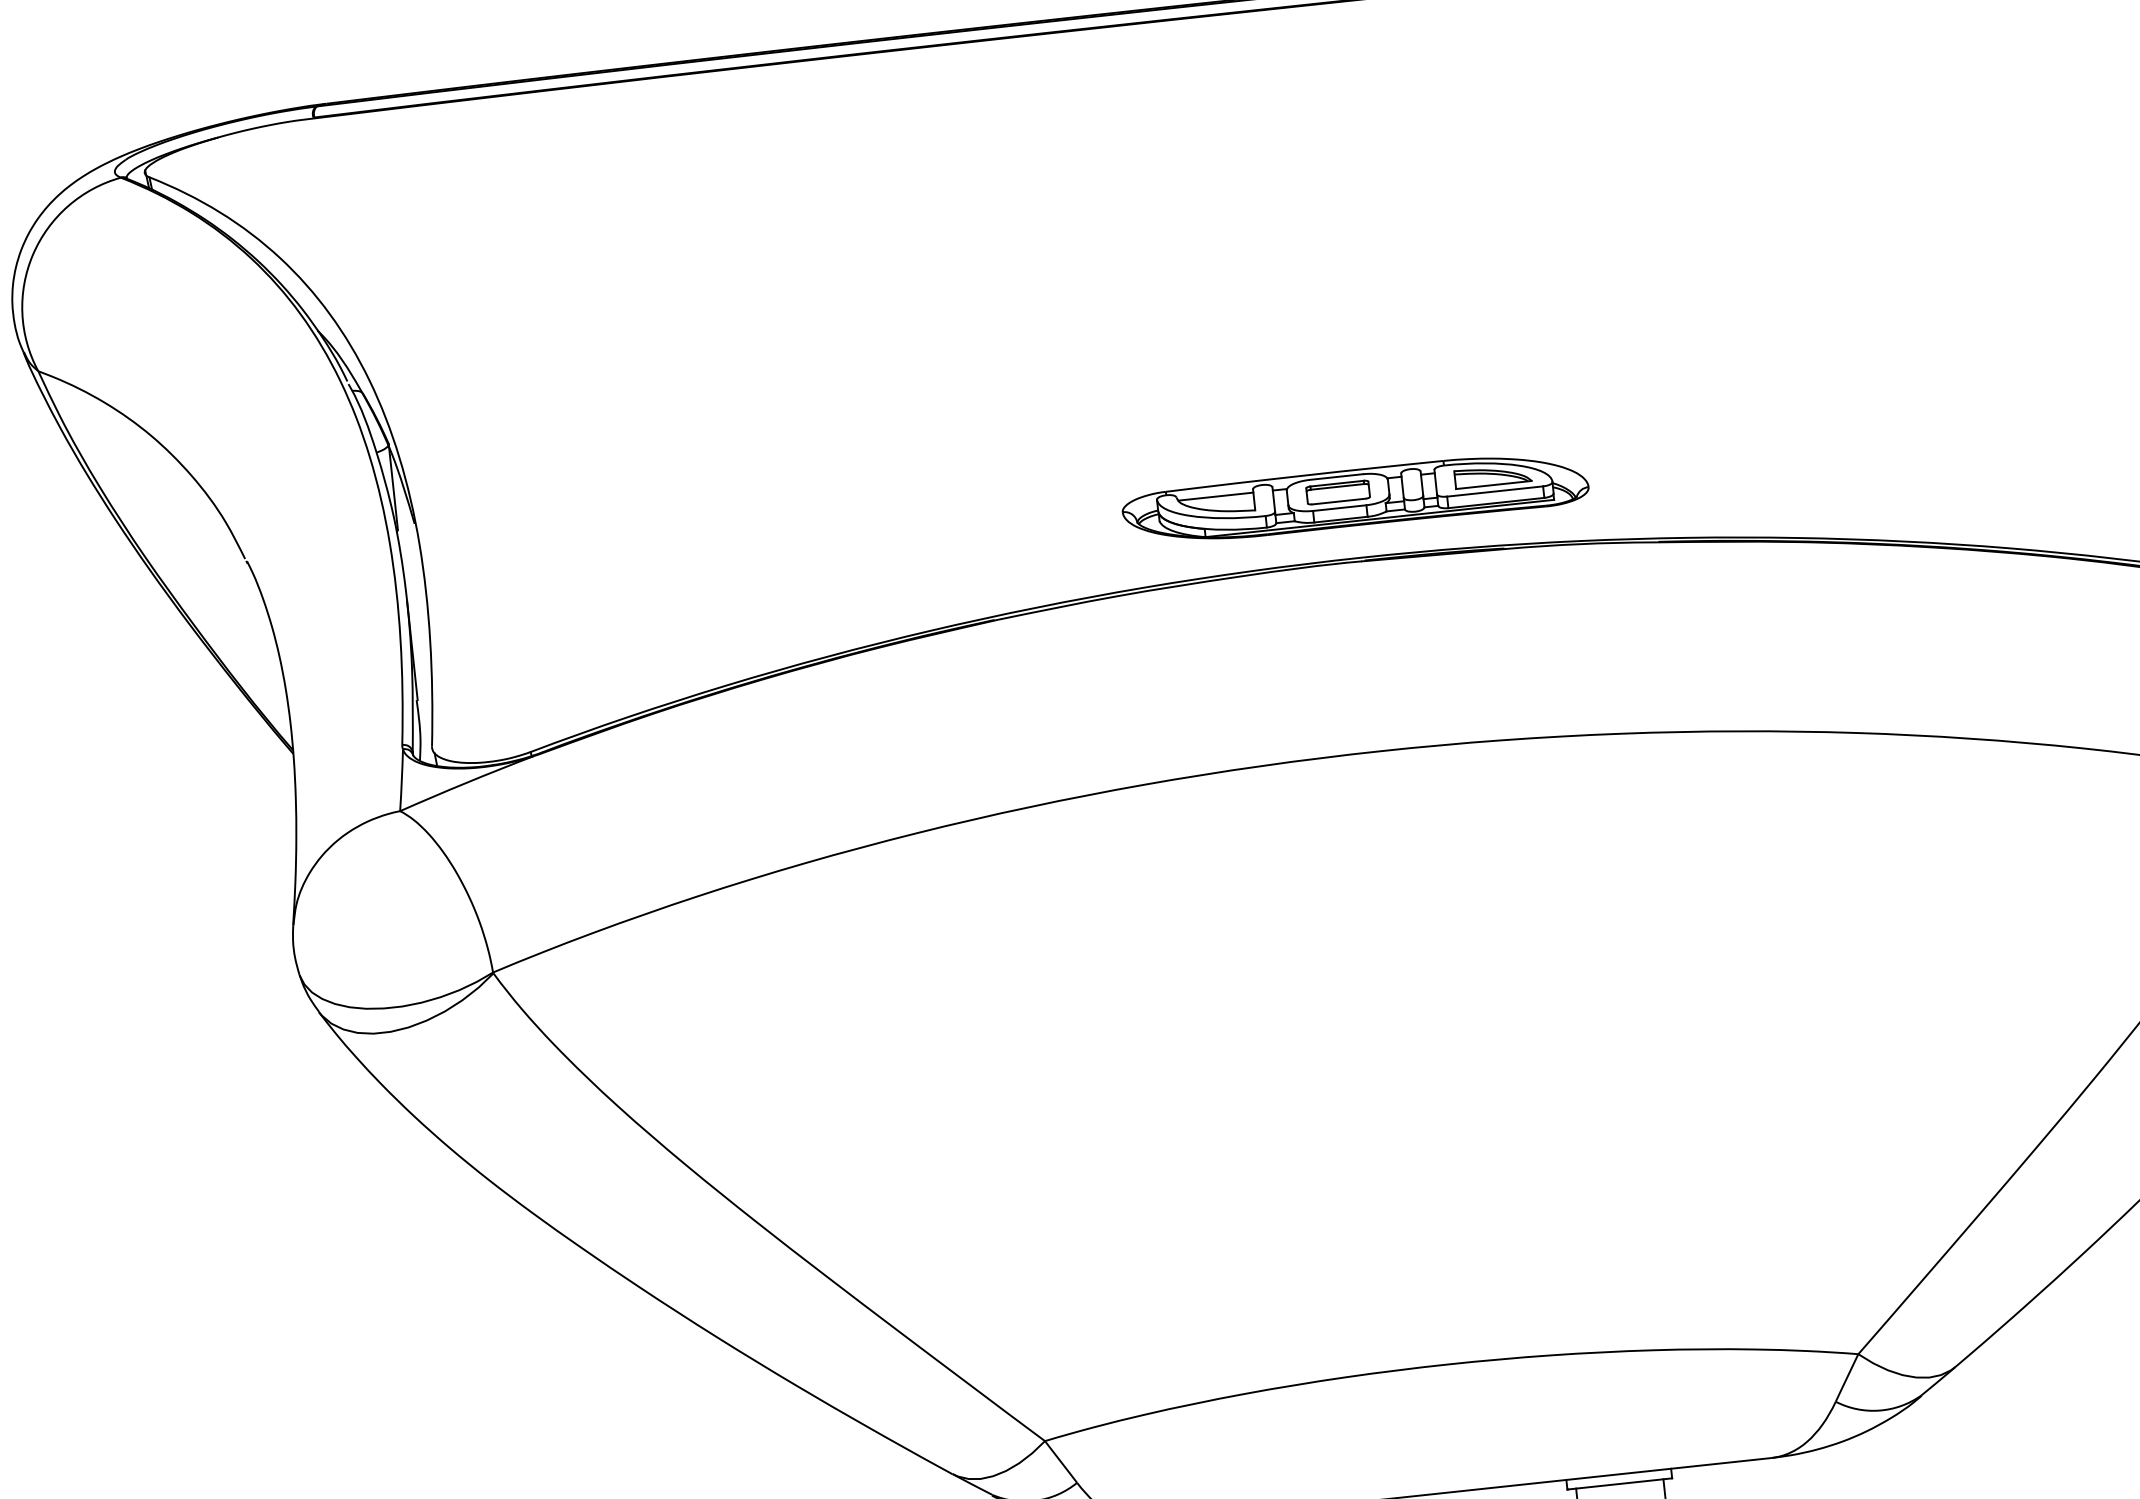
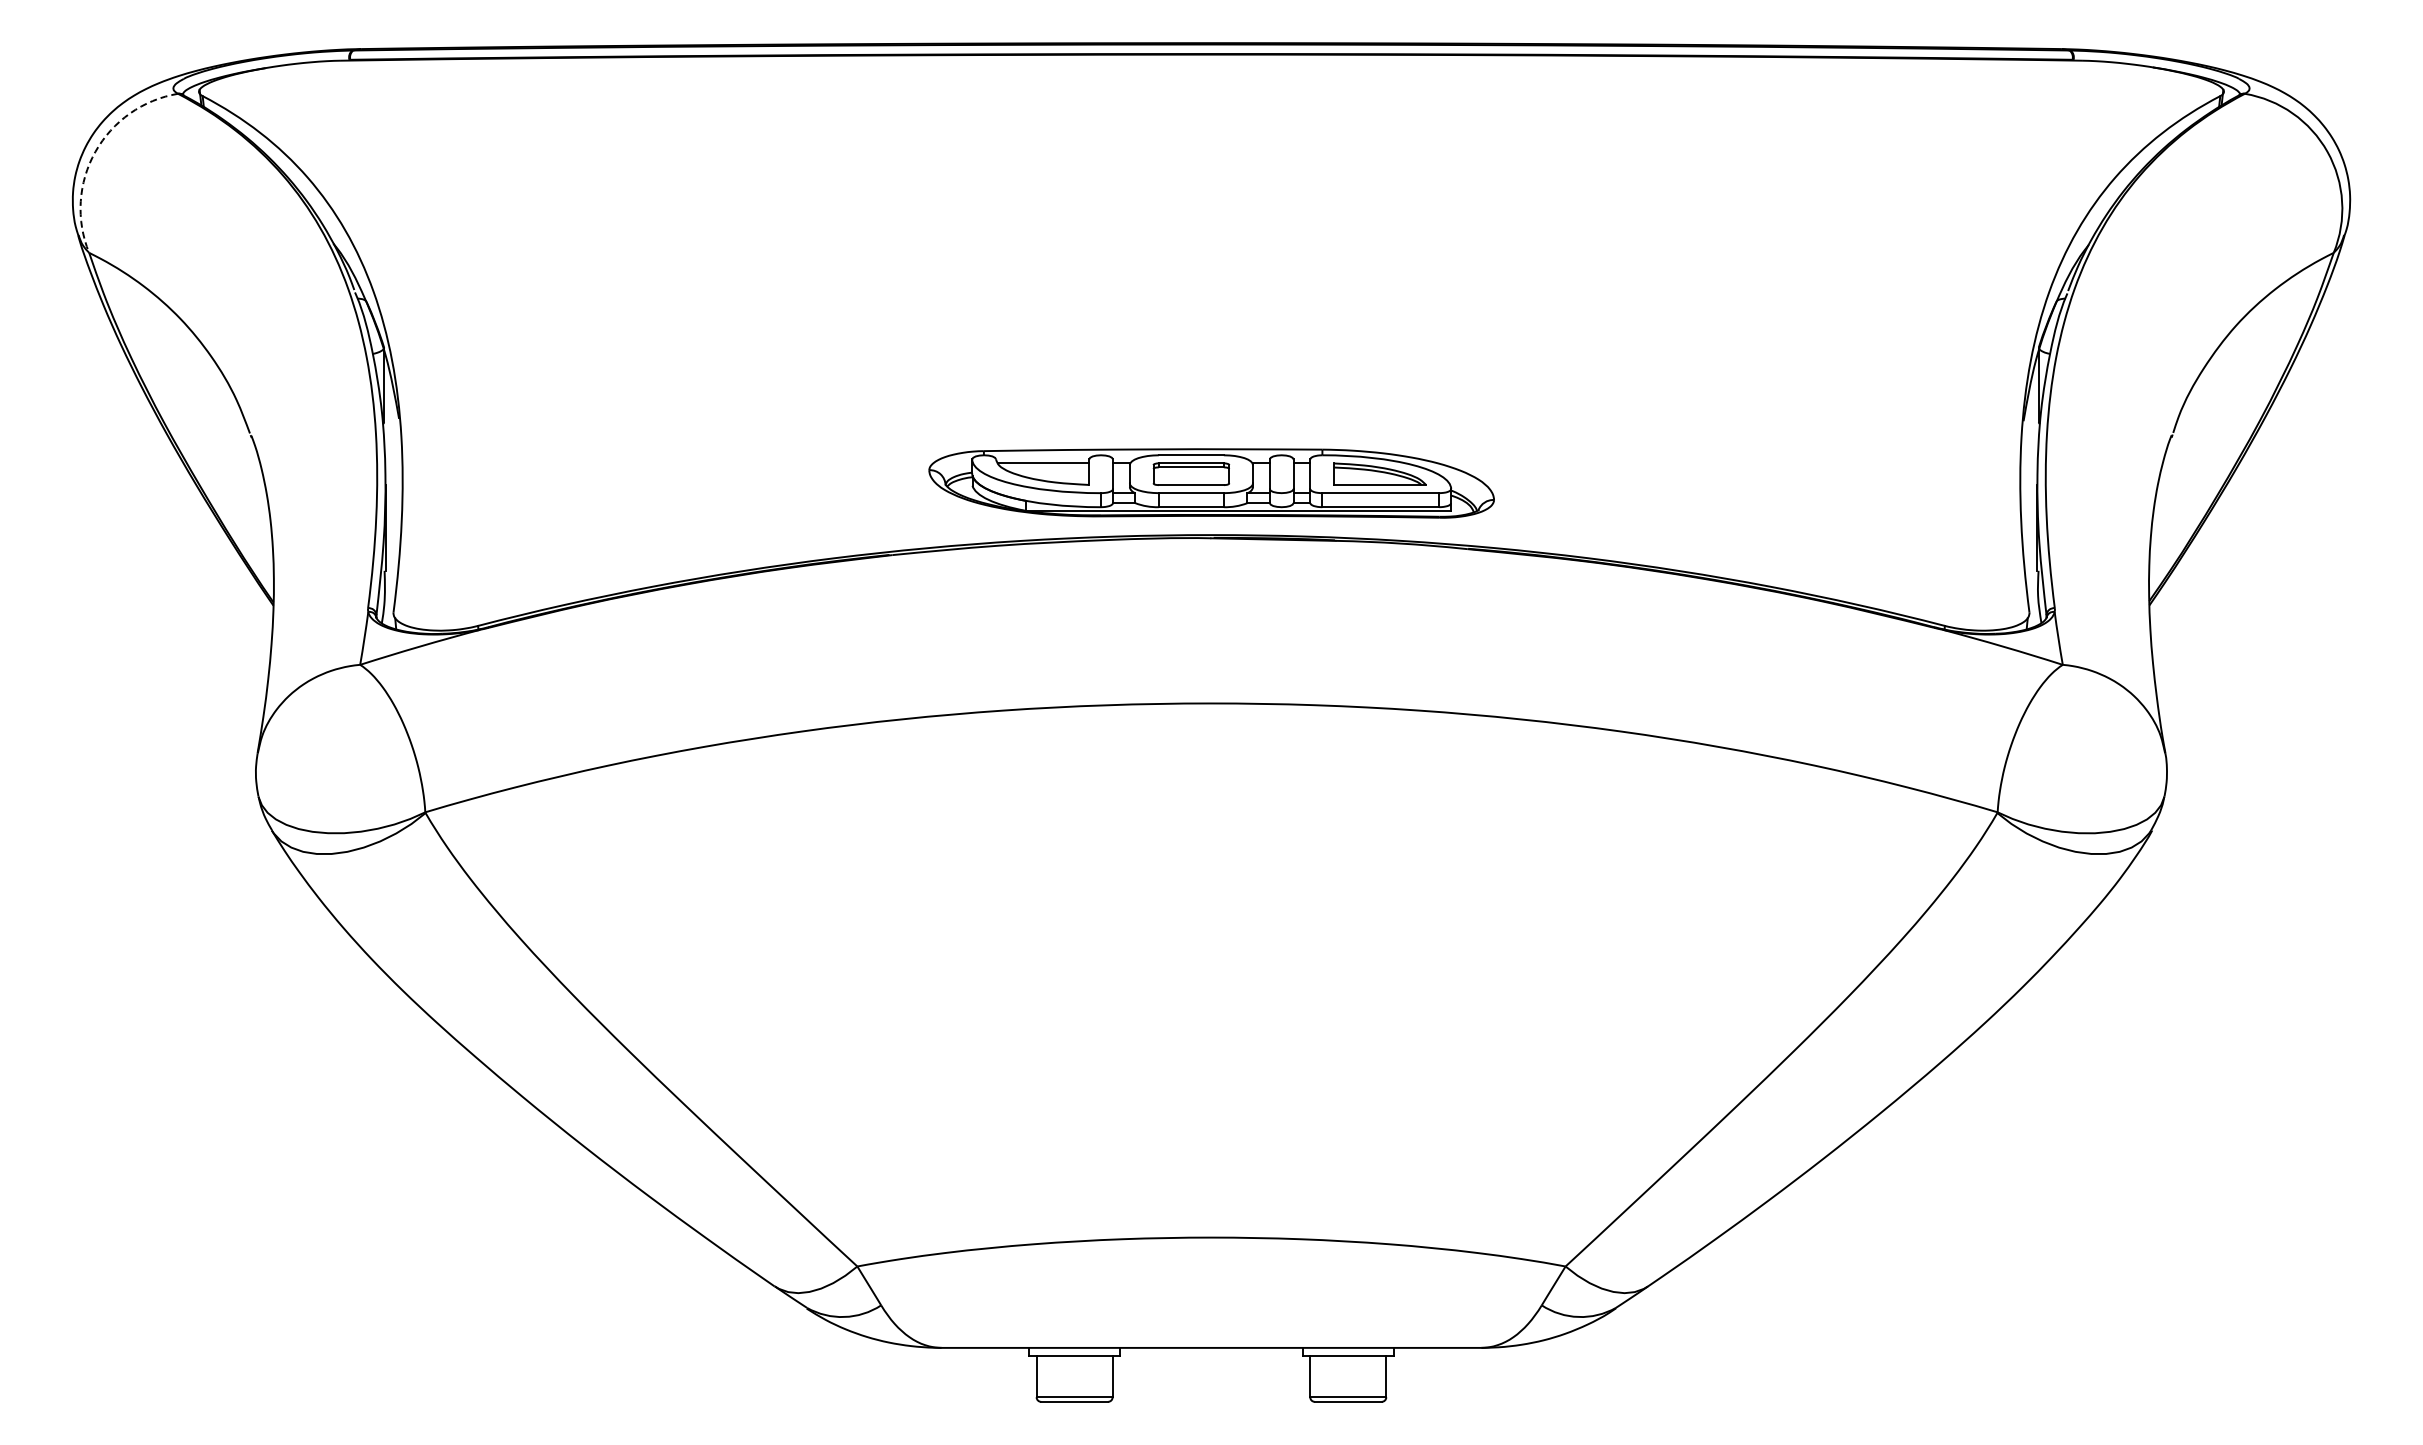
arc: (33, 254) -> (95, 151), solid -> dashed
part: (1354, 498) -> (1210, 483), size x1.4

